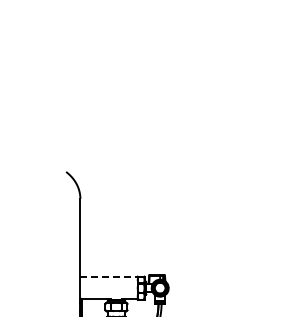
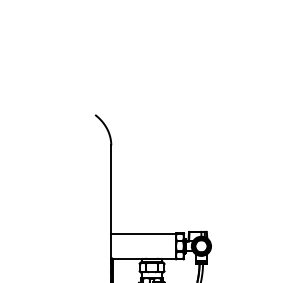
line: (108, 277) -> (143, 234), dashed -> solid

